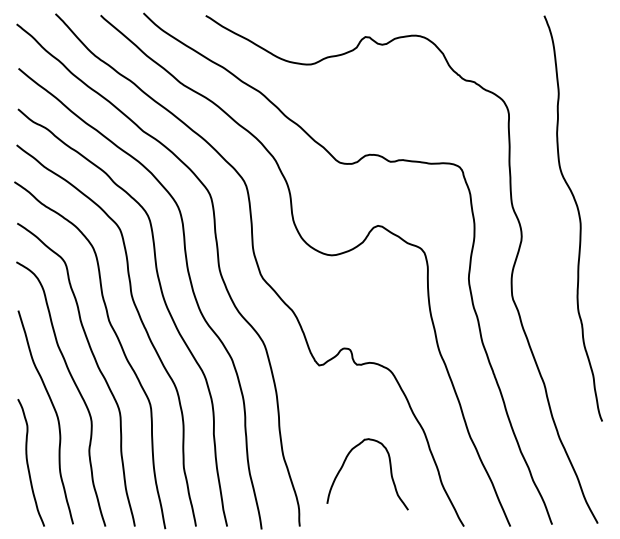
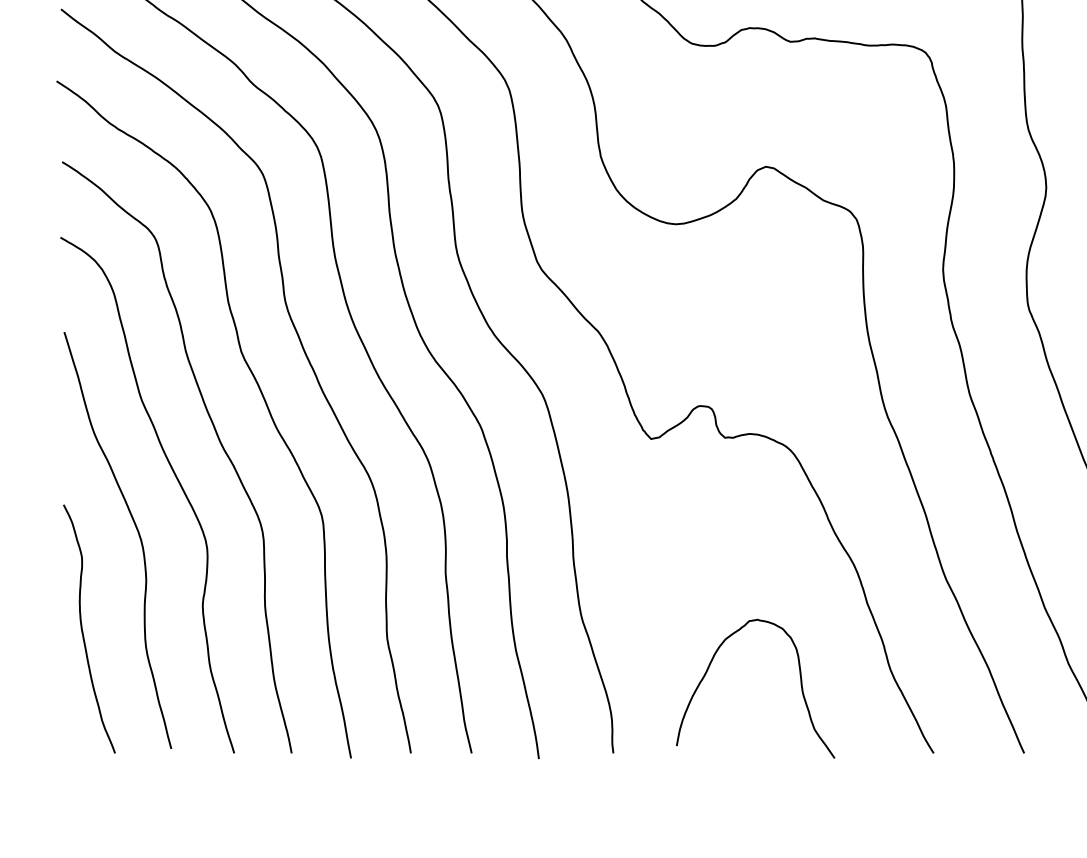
curve: (390, 474) -> (800, 688), moved

